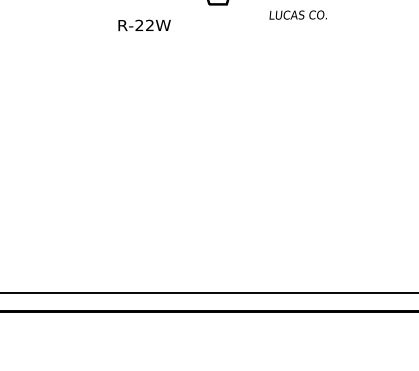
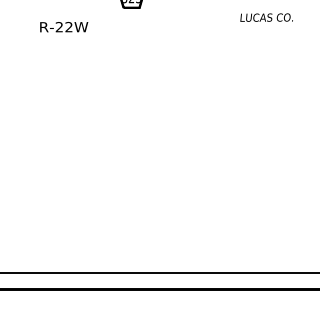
text: (297, 14) -> (265, 17), moved

